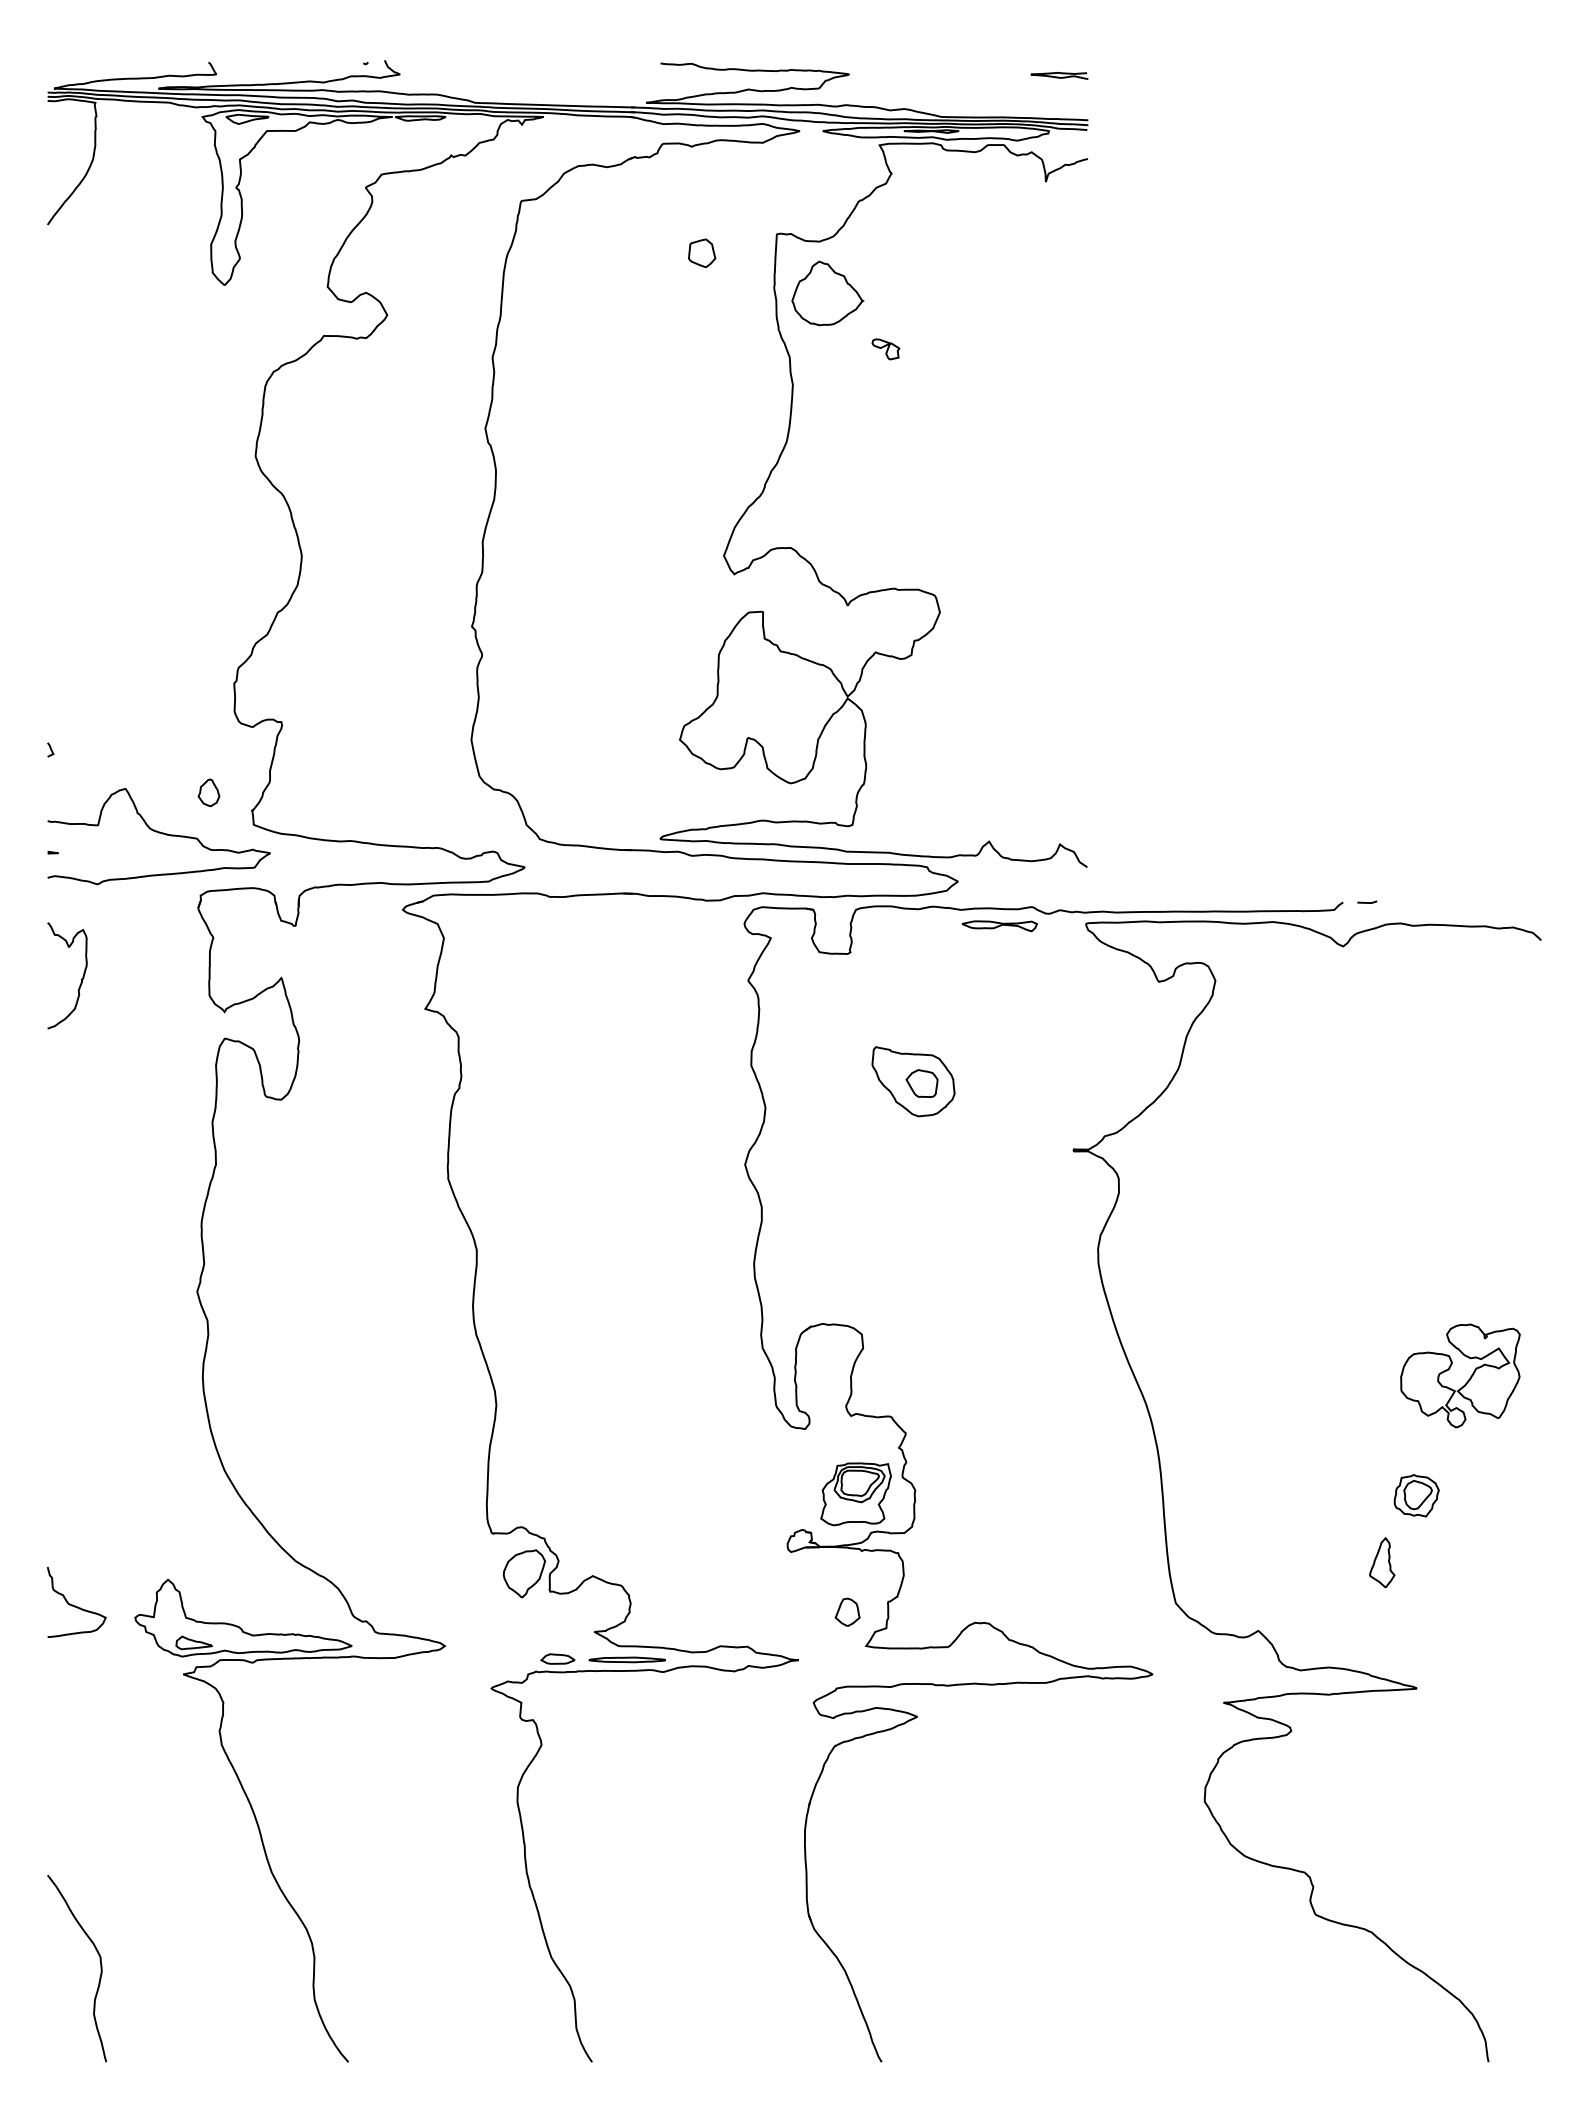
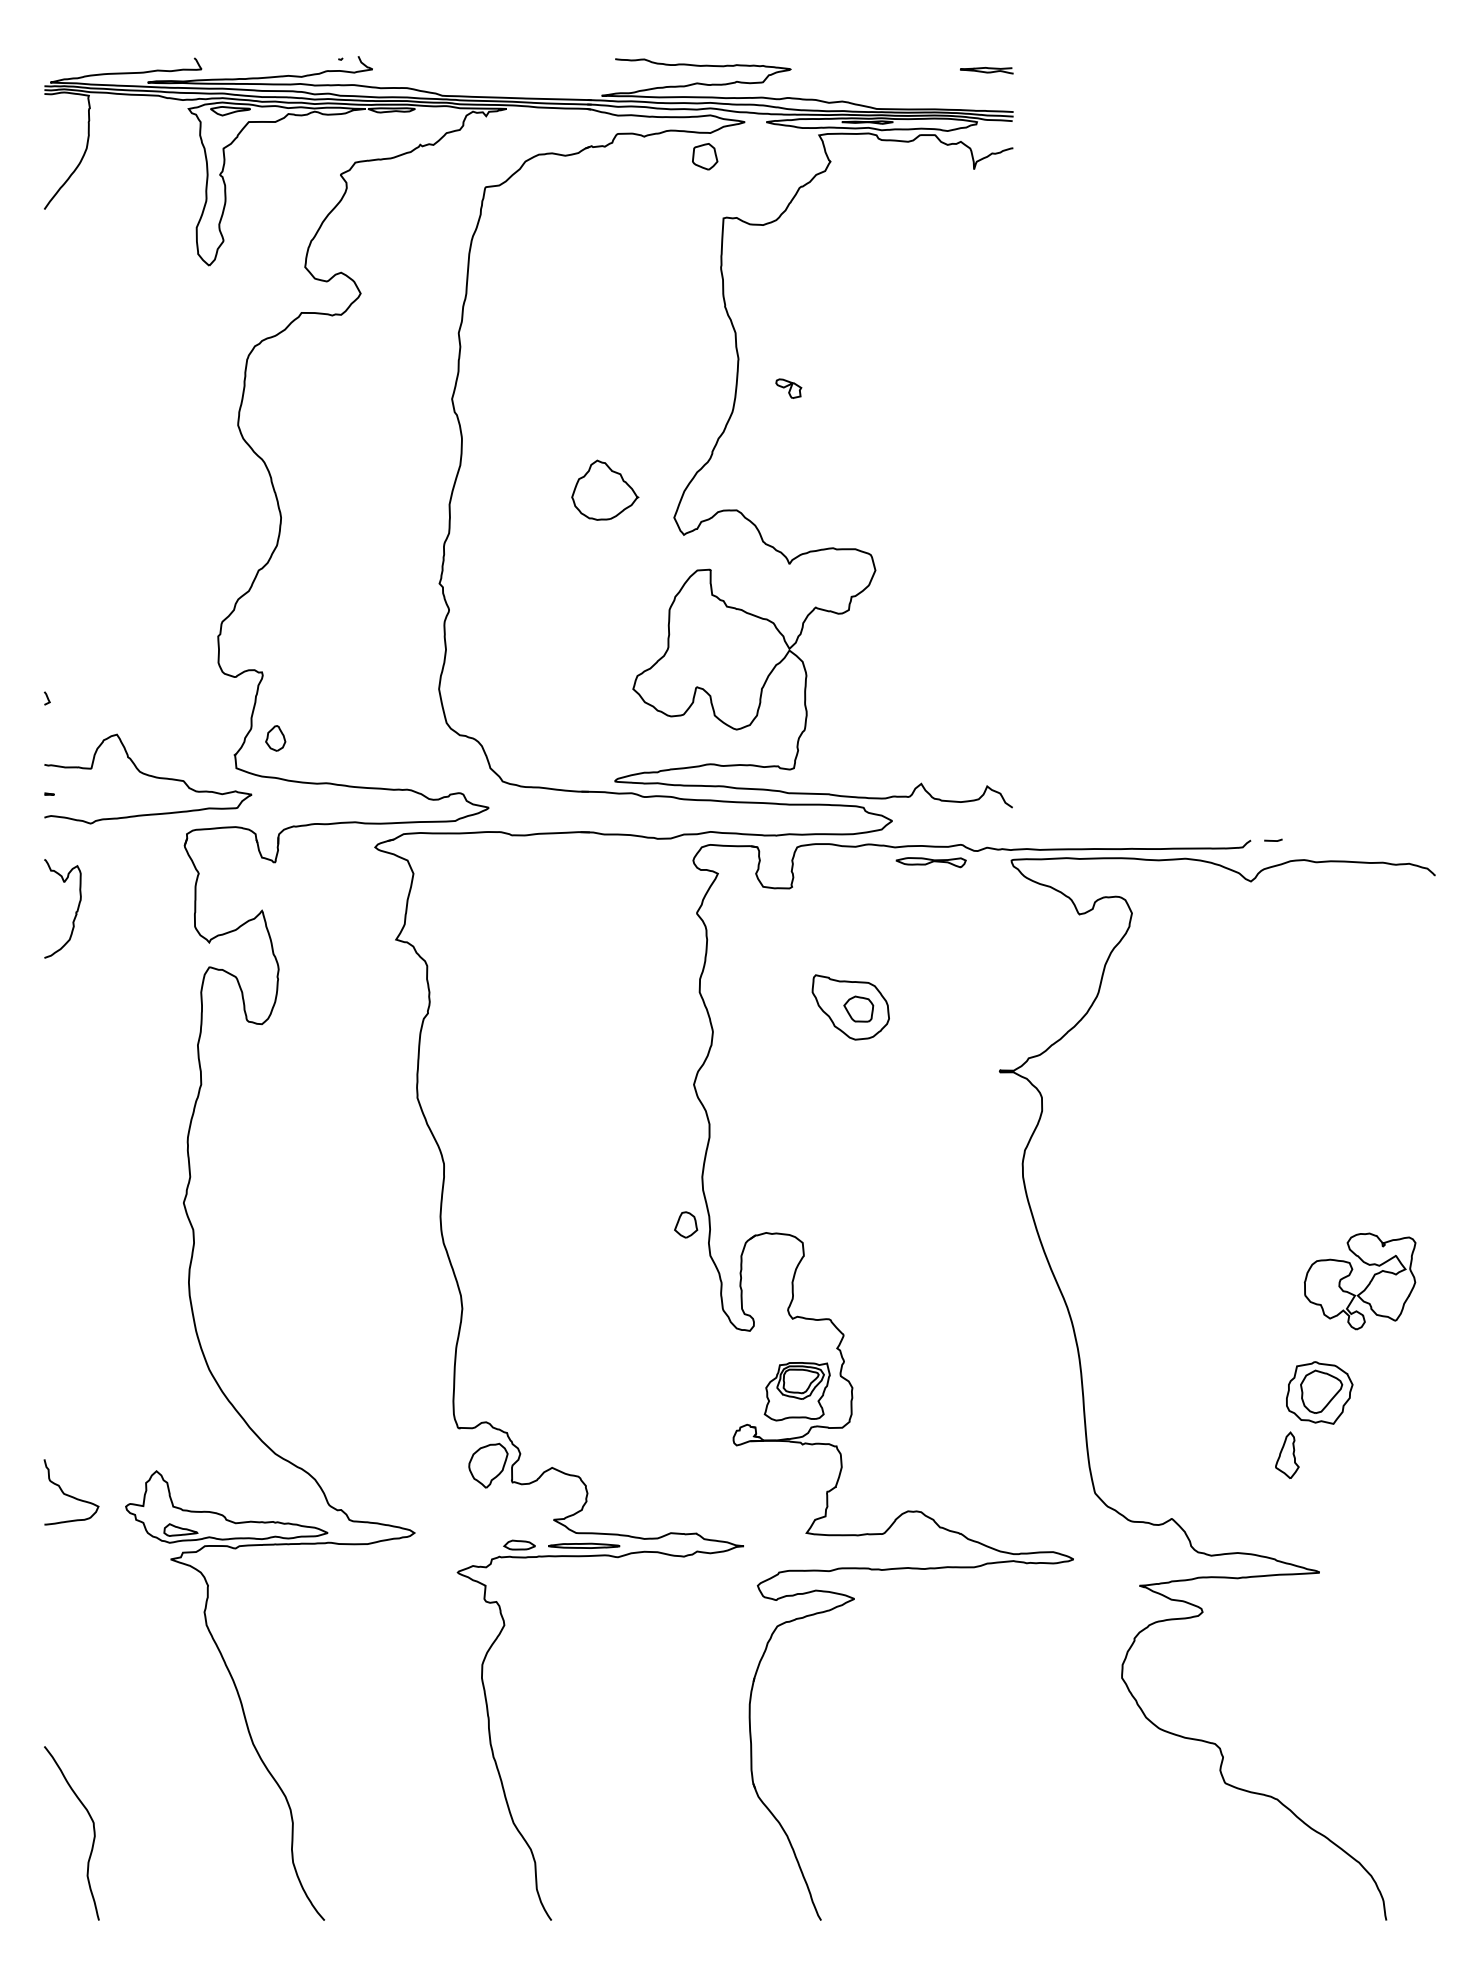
part: (702, 252) -> (705, 156), moved
part: (827, 293) -> (604, 490), moved
part: (885, 349) -> (788, 388), moved
part: (208, 792) -> (275, 738), moved
part: (1416, 1495) -> (1319, 1392), size x1.6
part: (847, 1611) -> (685, 1224), moved

